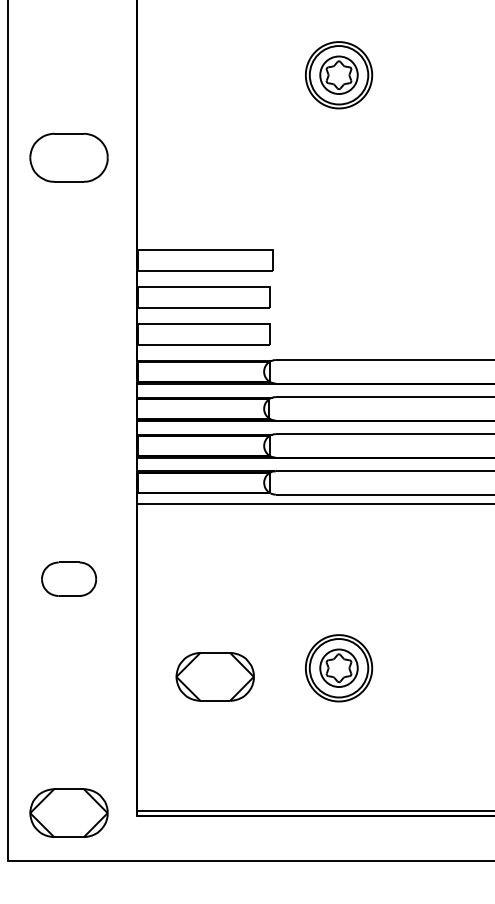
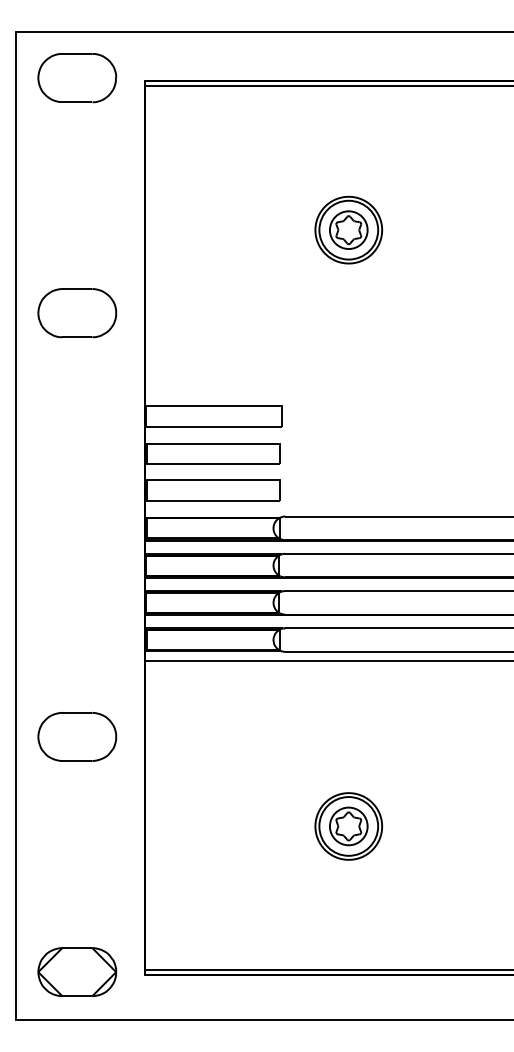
part: (69, 578) -> (77, 736), size x1.43
part: (215, 677) -> (224, 835), removed

